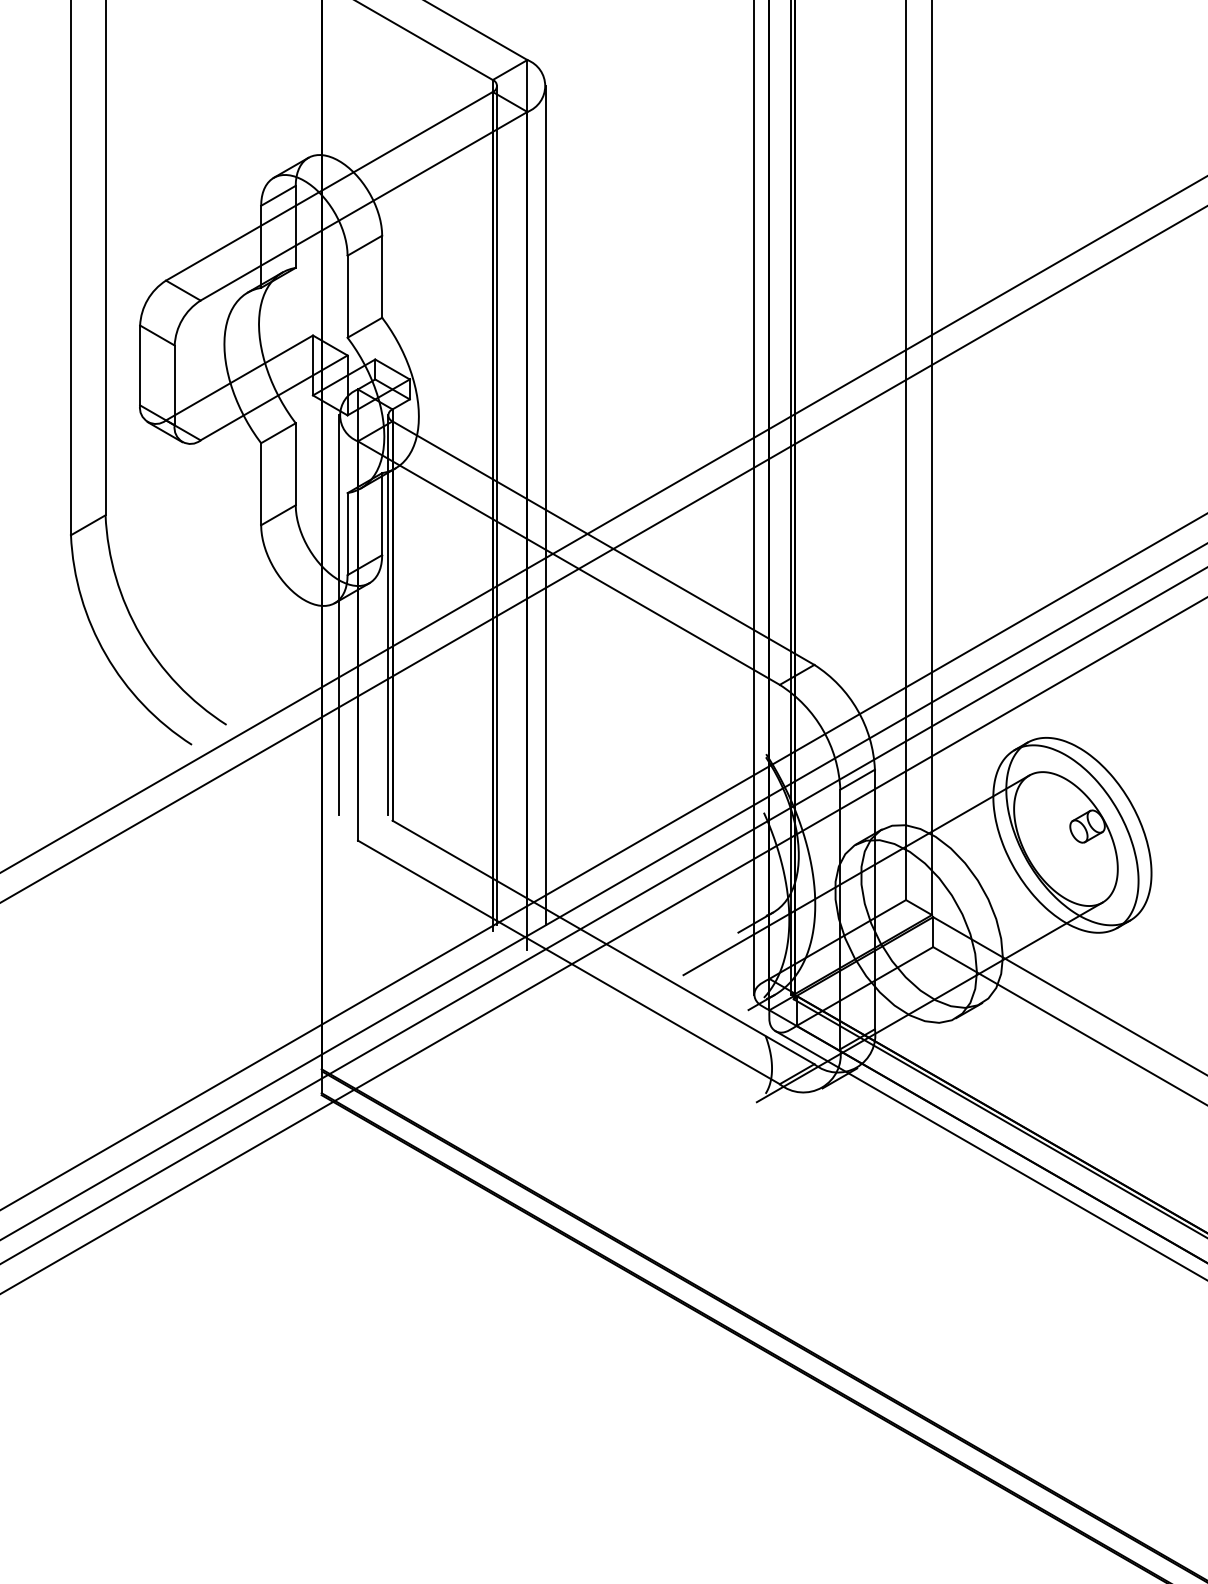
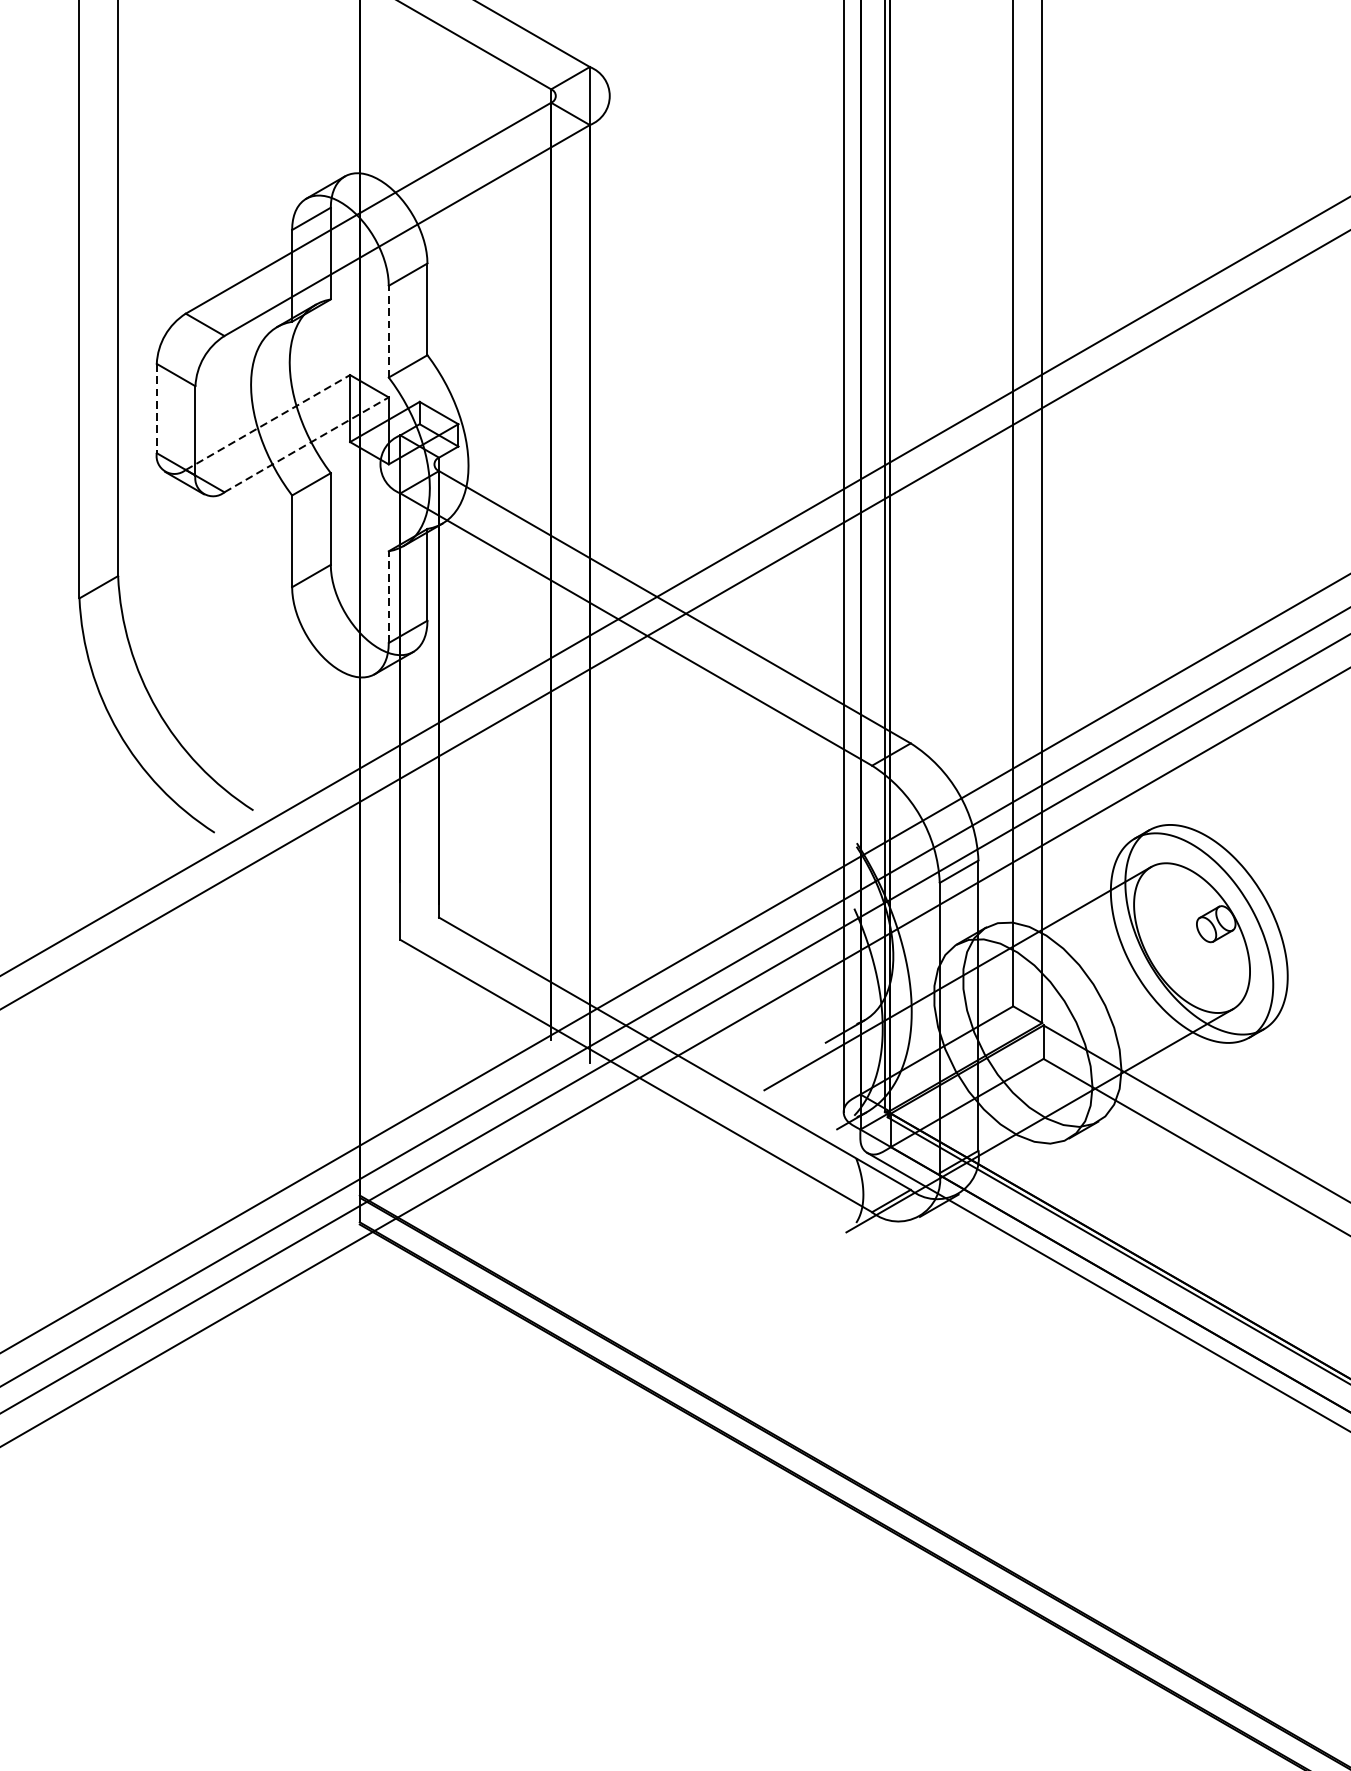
line: (347, 296) -> (388, 331), solid -> dashed
line: (140, 365) -> (157, 408), solid -> dashed
line: (239, 377) -> (267, 422), solid -> dashed
line: (274, 397) -> (307, 444), solid -> dashed
line: (497, 505) -> (556, 565), removed
line: (546, 505) -> (611, 565), removed
line: (347, 533) -> (388, 596), solid -> dashed
line: (339, 614) -> (379, 687), removed
line: (388, 614) -> (434, 687), removed

